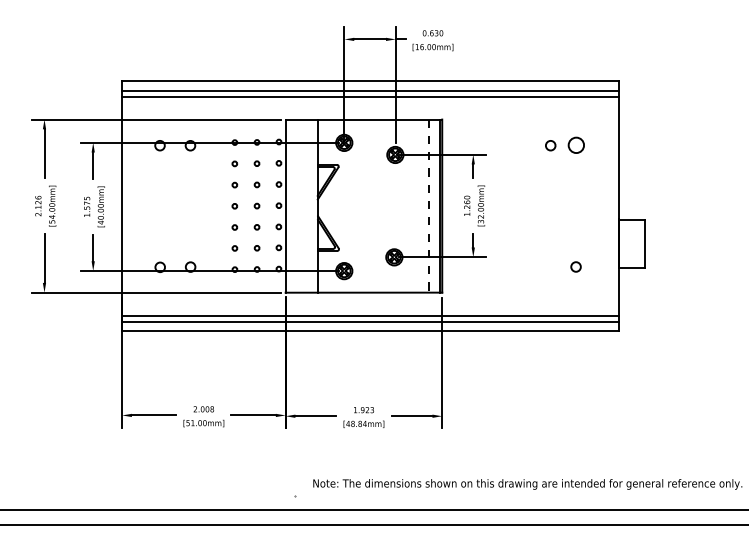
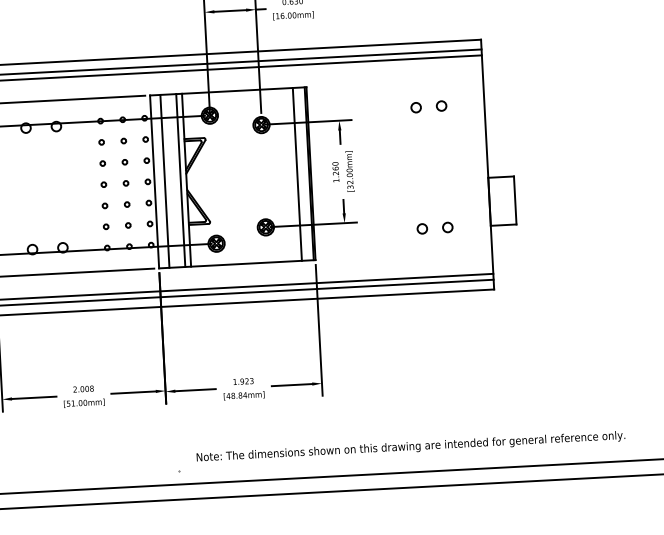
circle: (575, 145) -> (440, 106), size x0.62
line: (295, 205) -> (164, 180), added
line: (311, 205) -> (180, 179), added
line: (428, 206) -> (297, 174), dashed -> solid
circle: (550, 266) -> (422, 228), added

